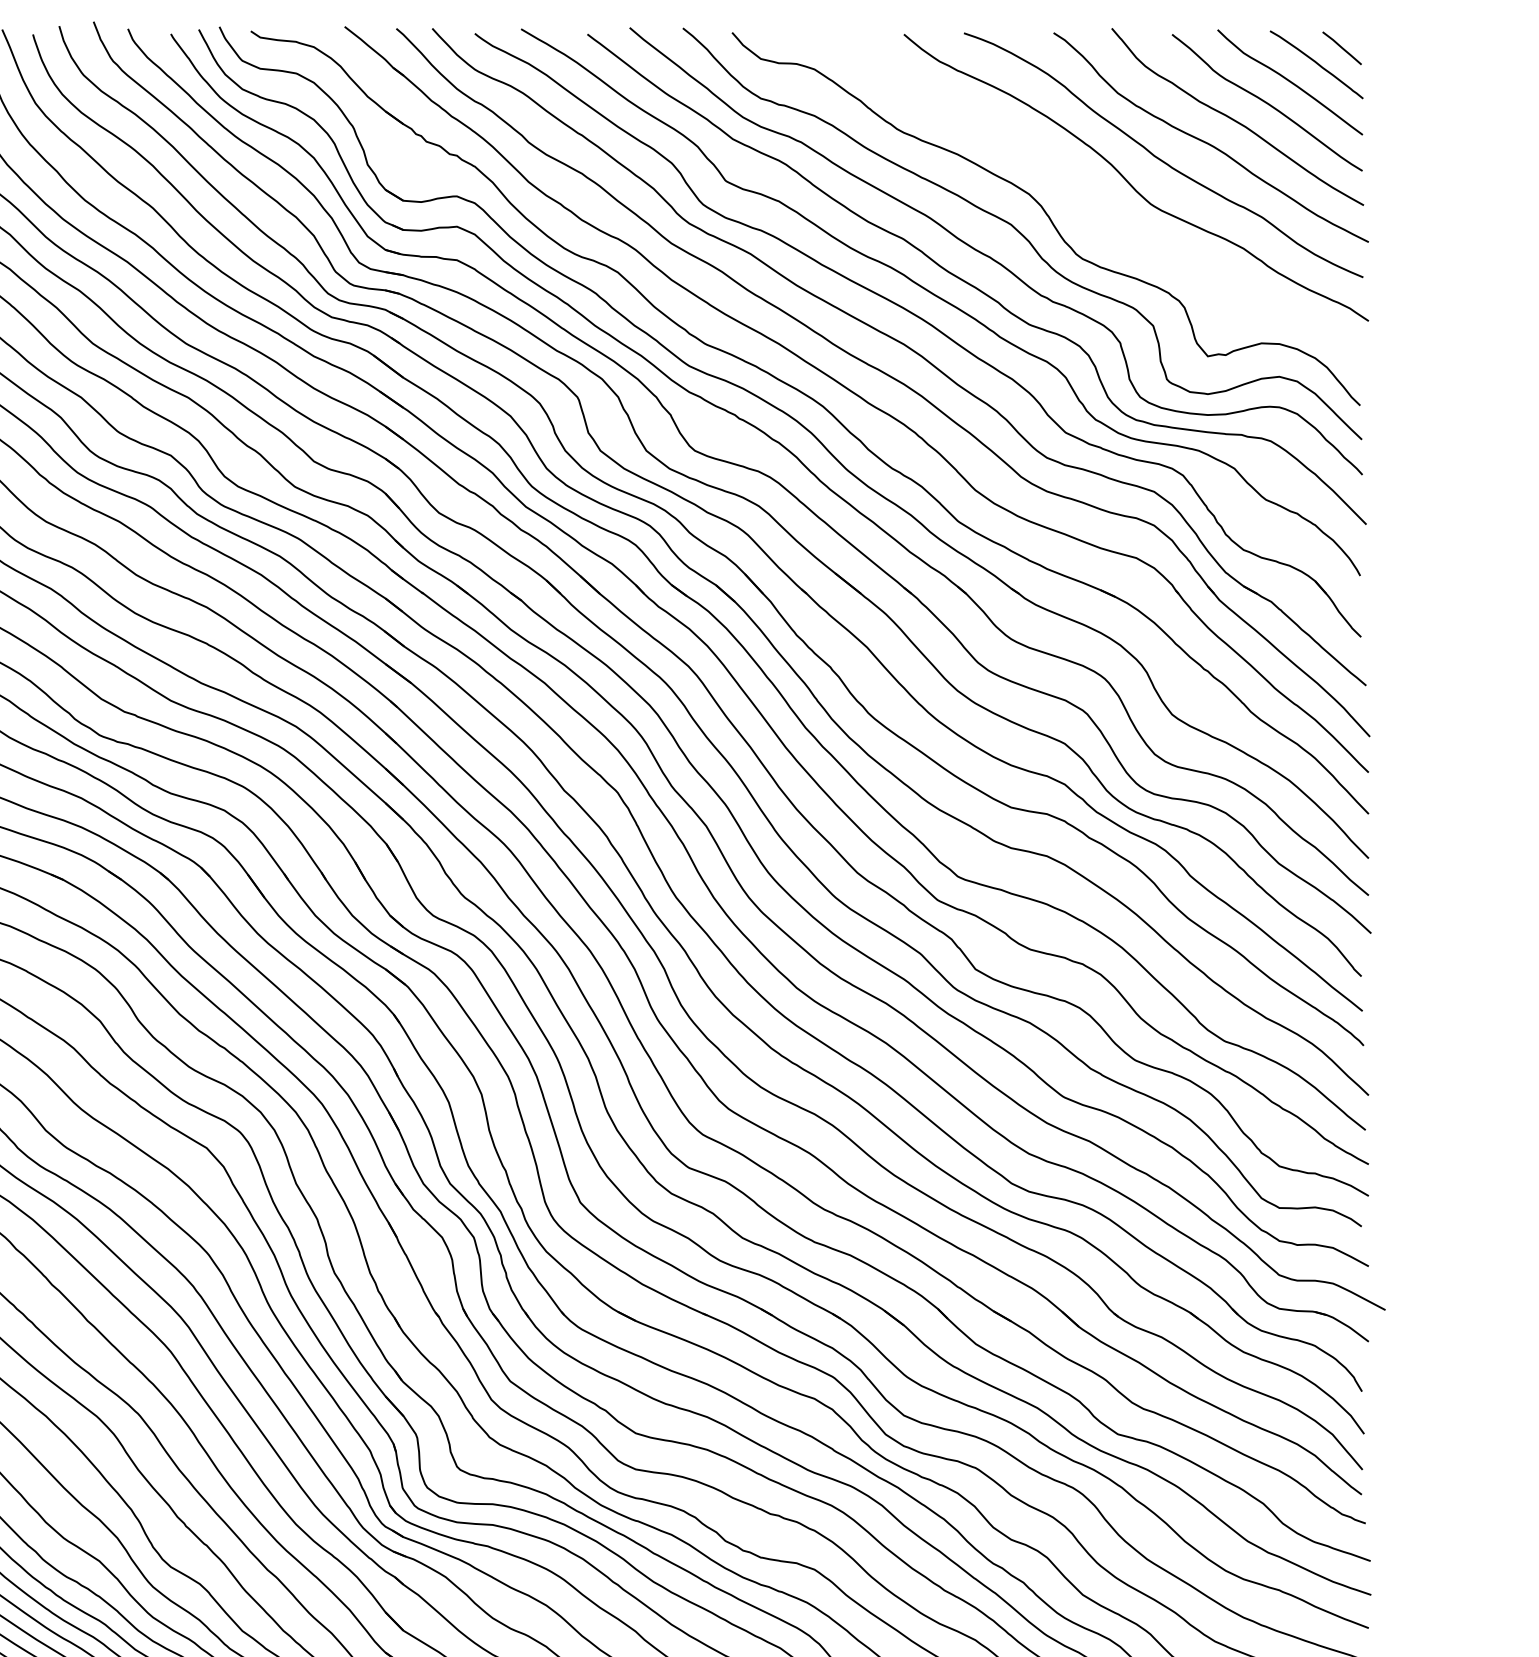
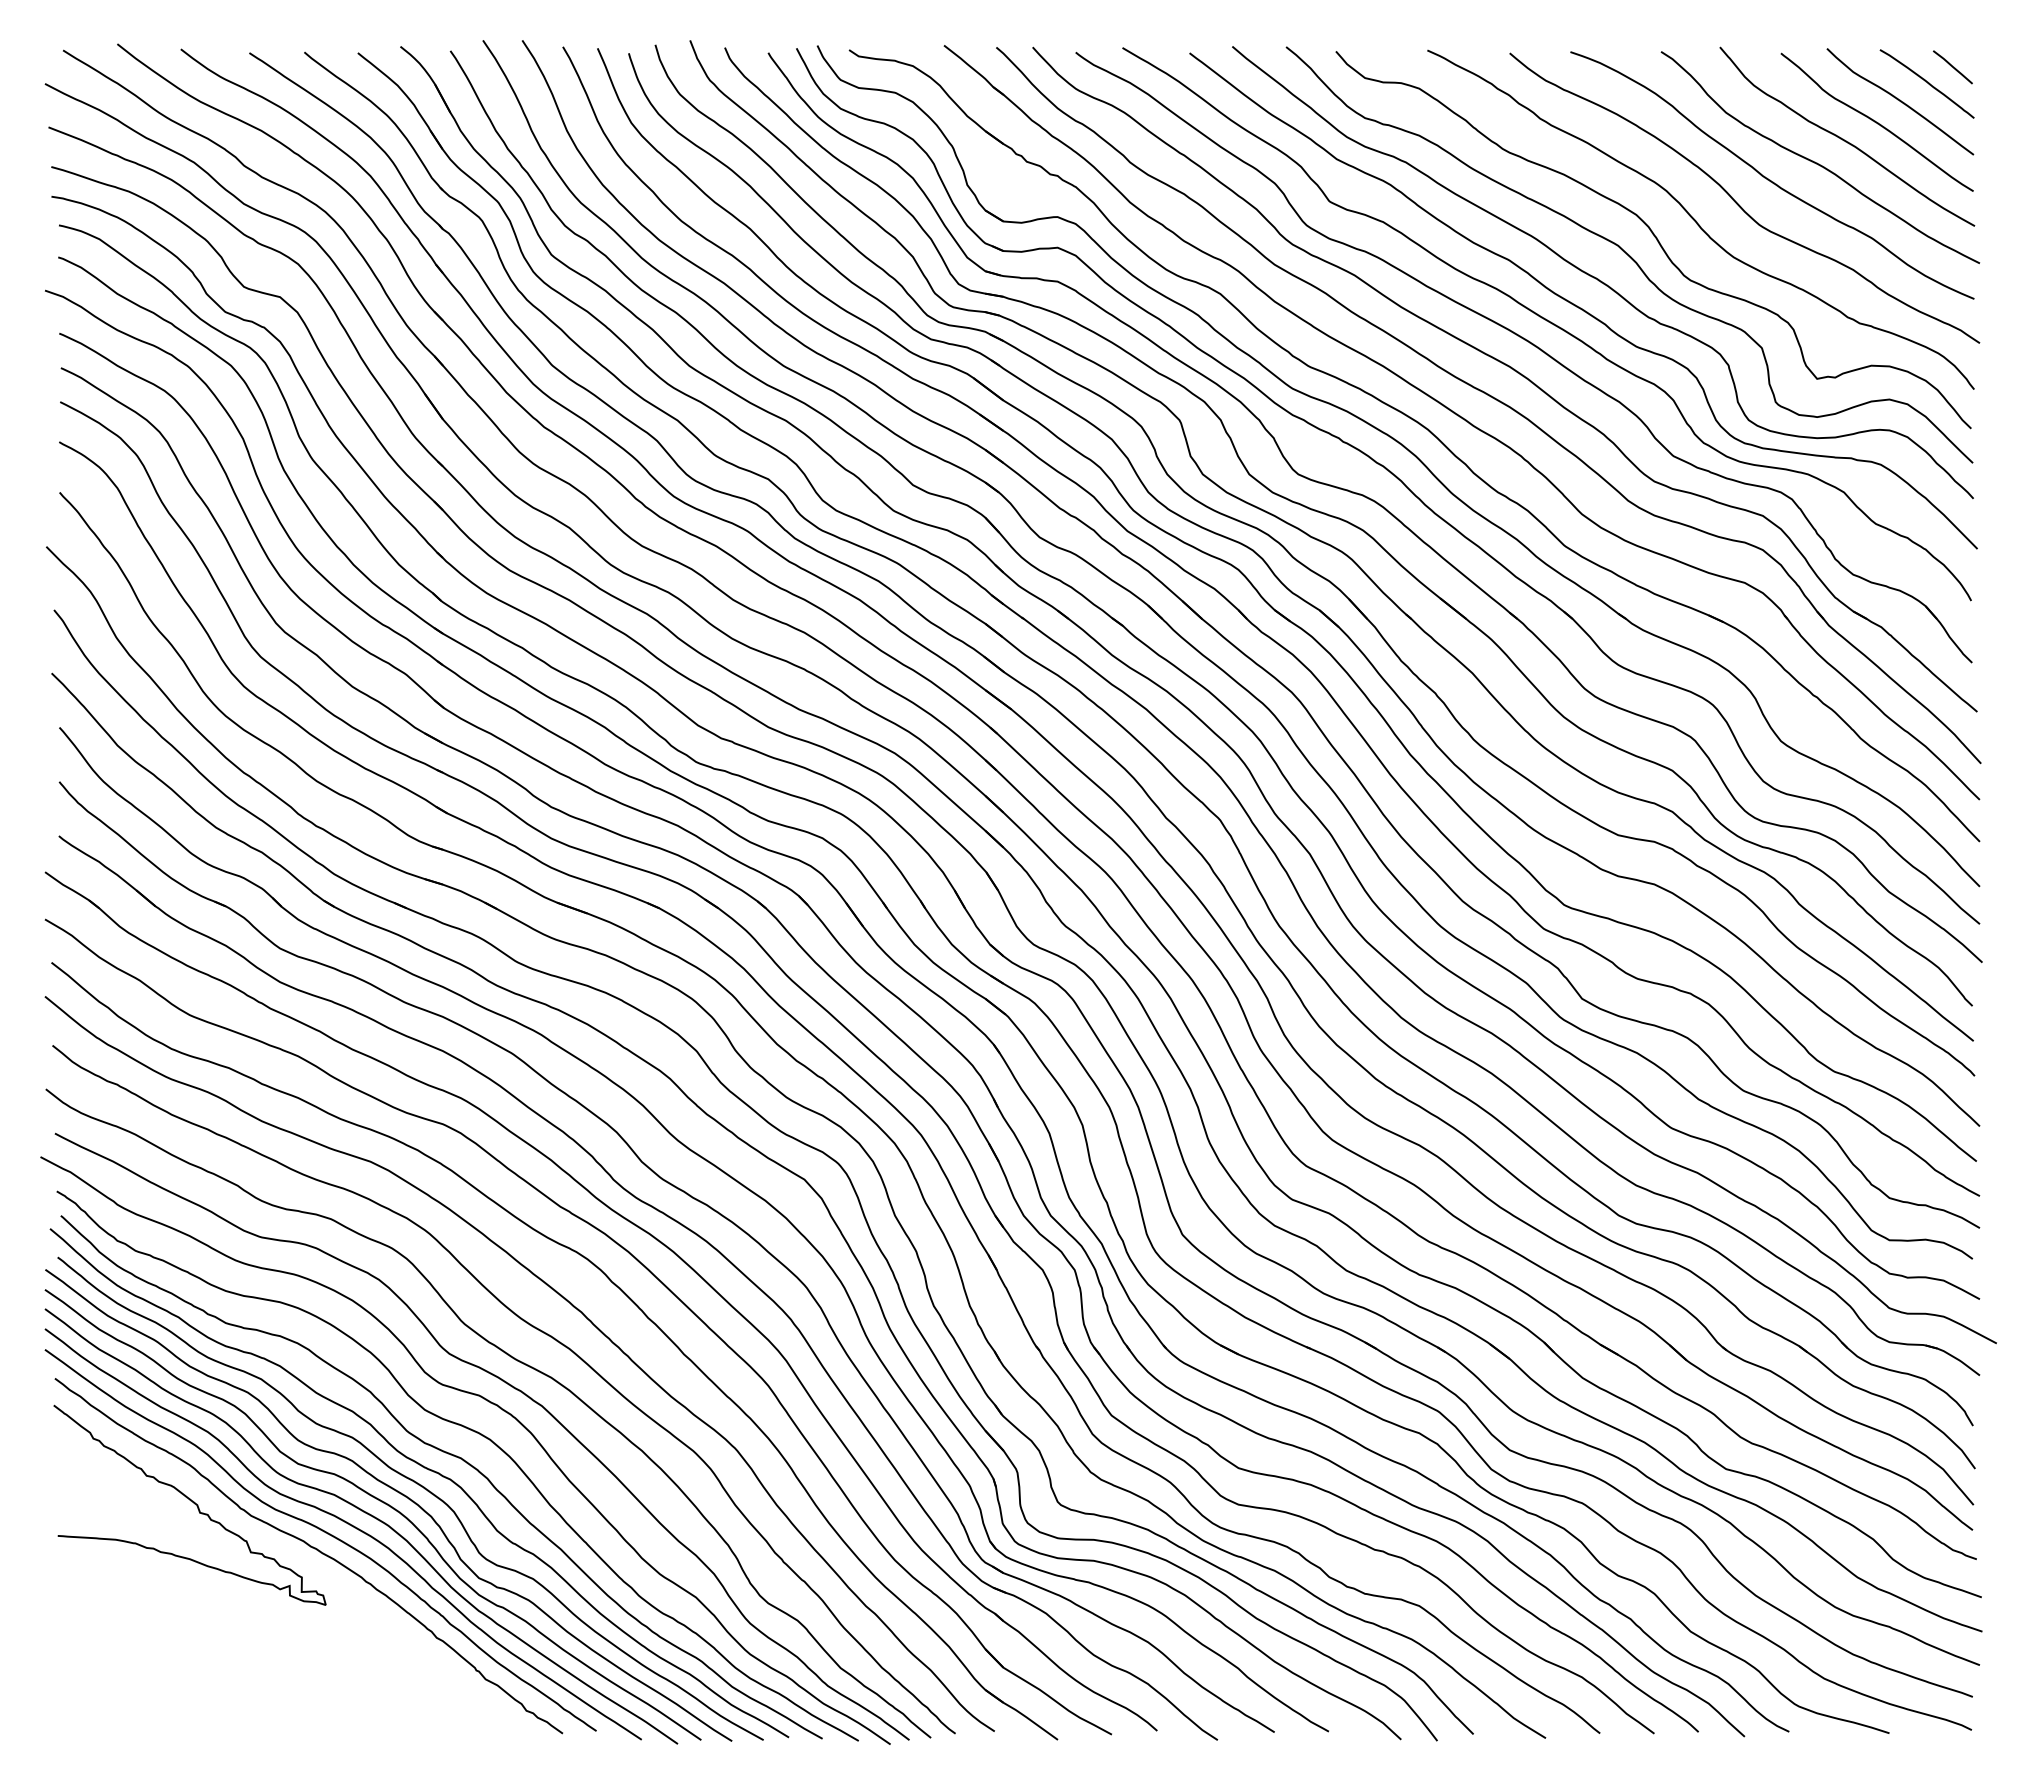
curve: (1088, 199) -> (1696, 220), added

